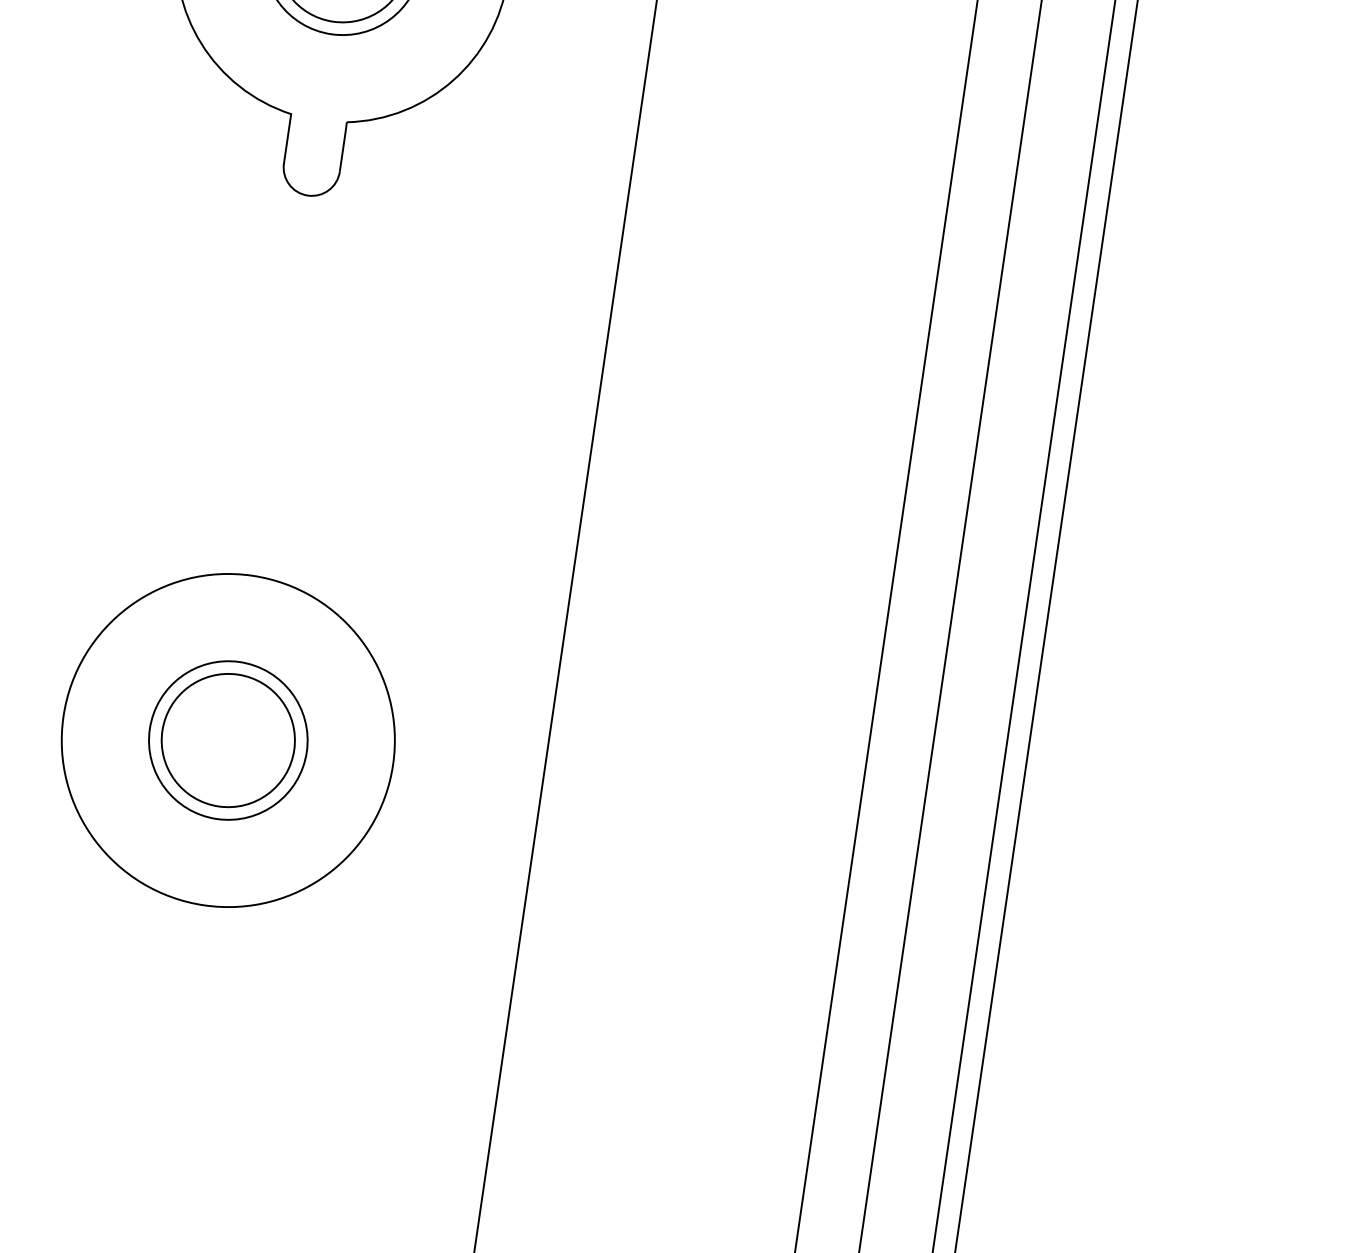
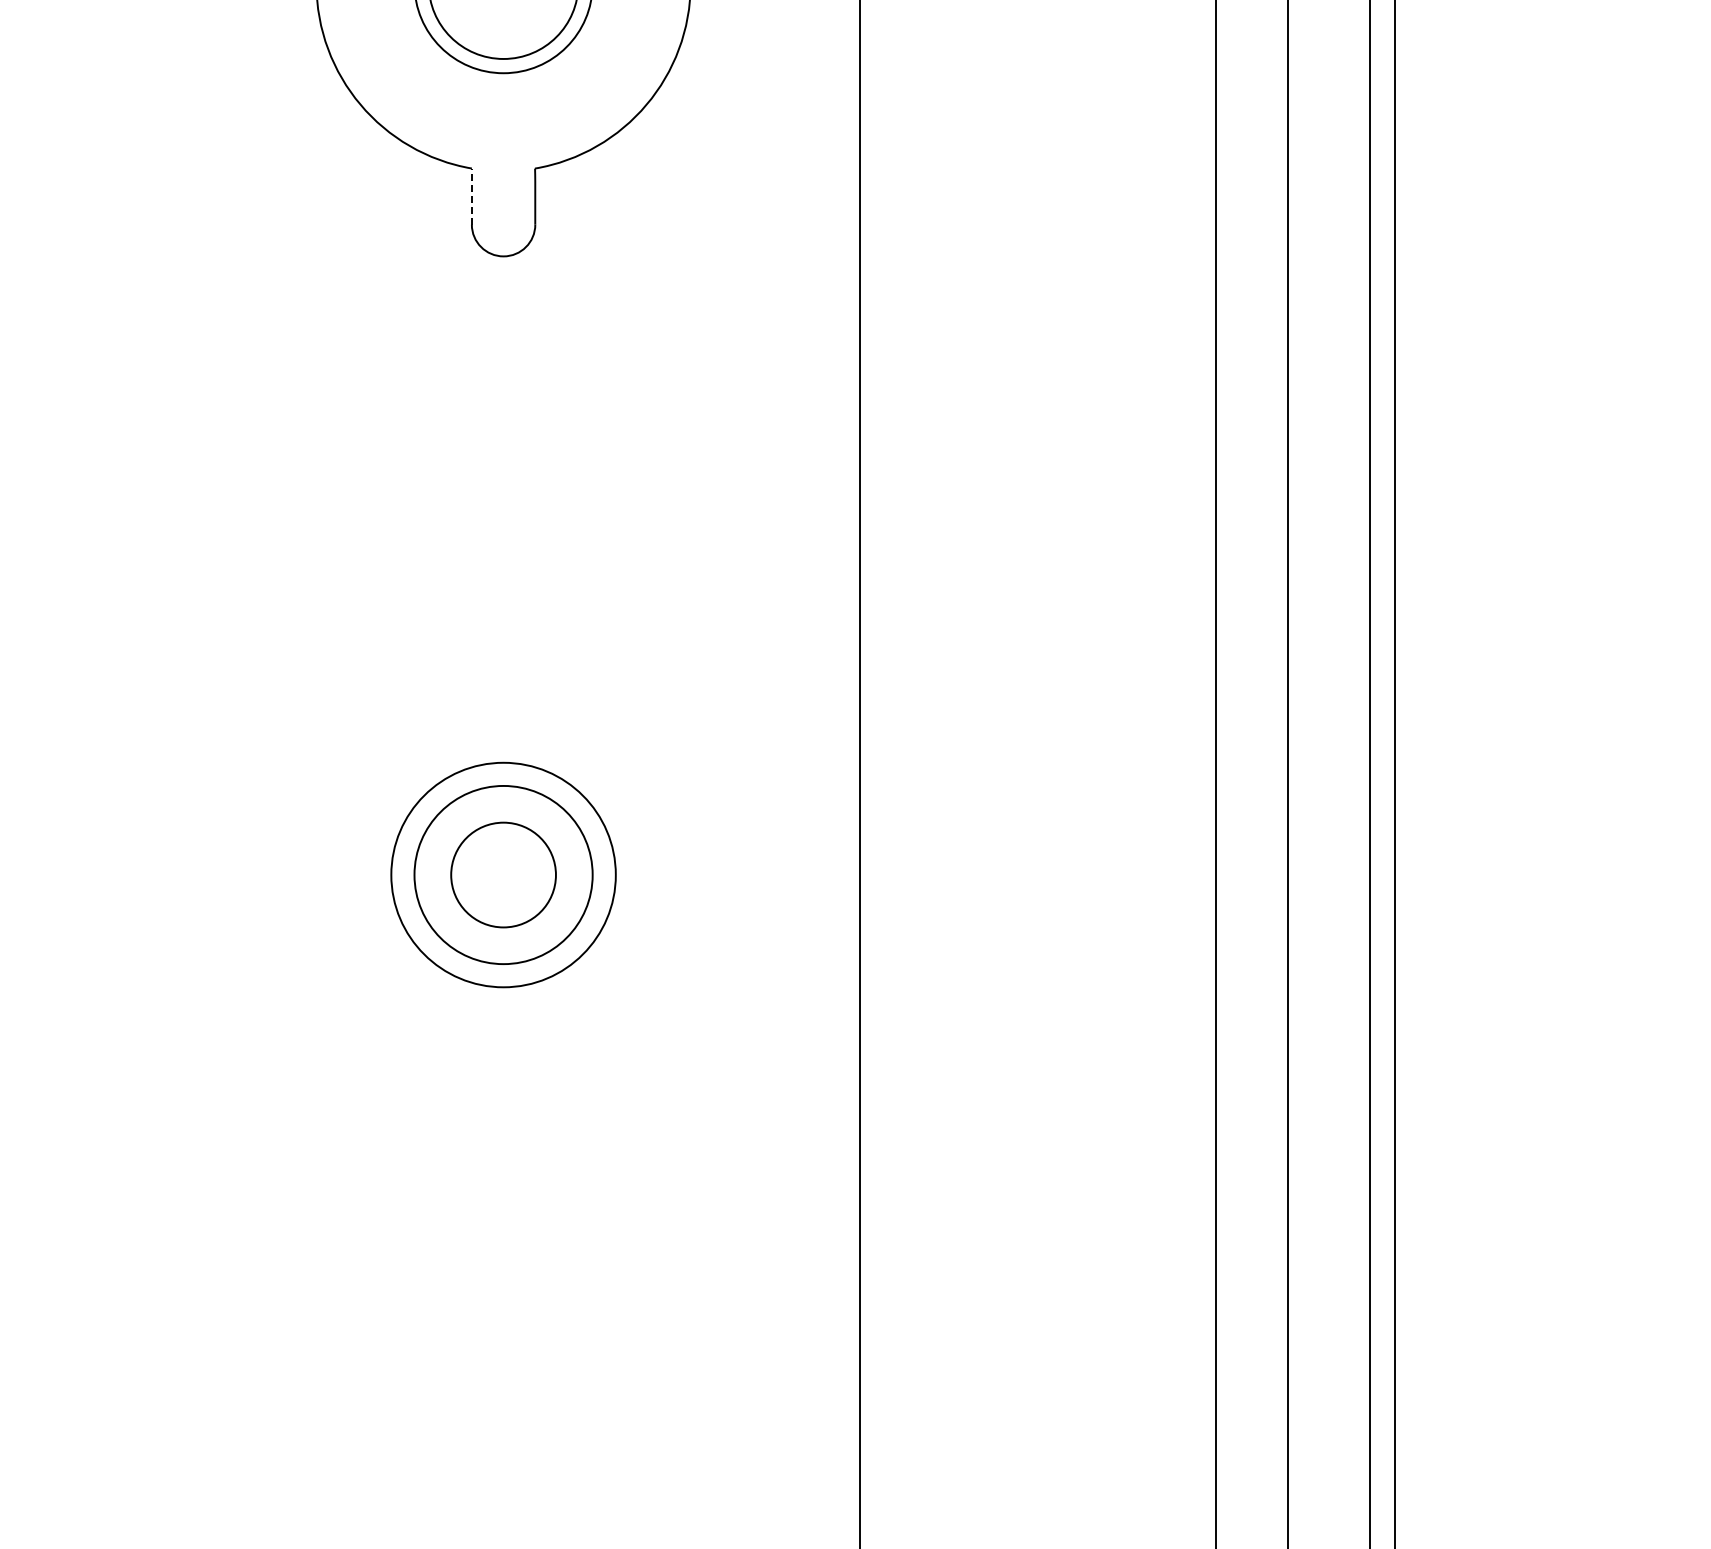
line: (287, 138) -> (471, 196), solid -> dashed
circle: (228, 740) -> (503, 874), size x0.6
circle: (228, 740) -> (503, 874), size x0.7

